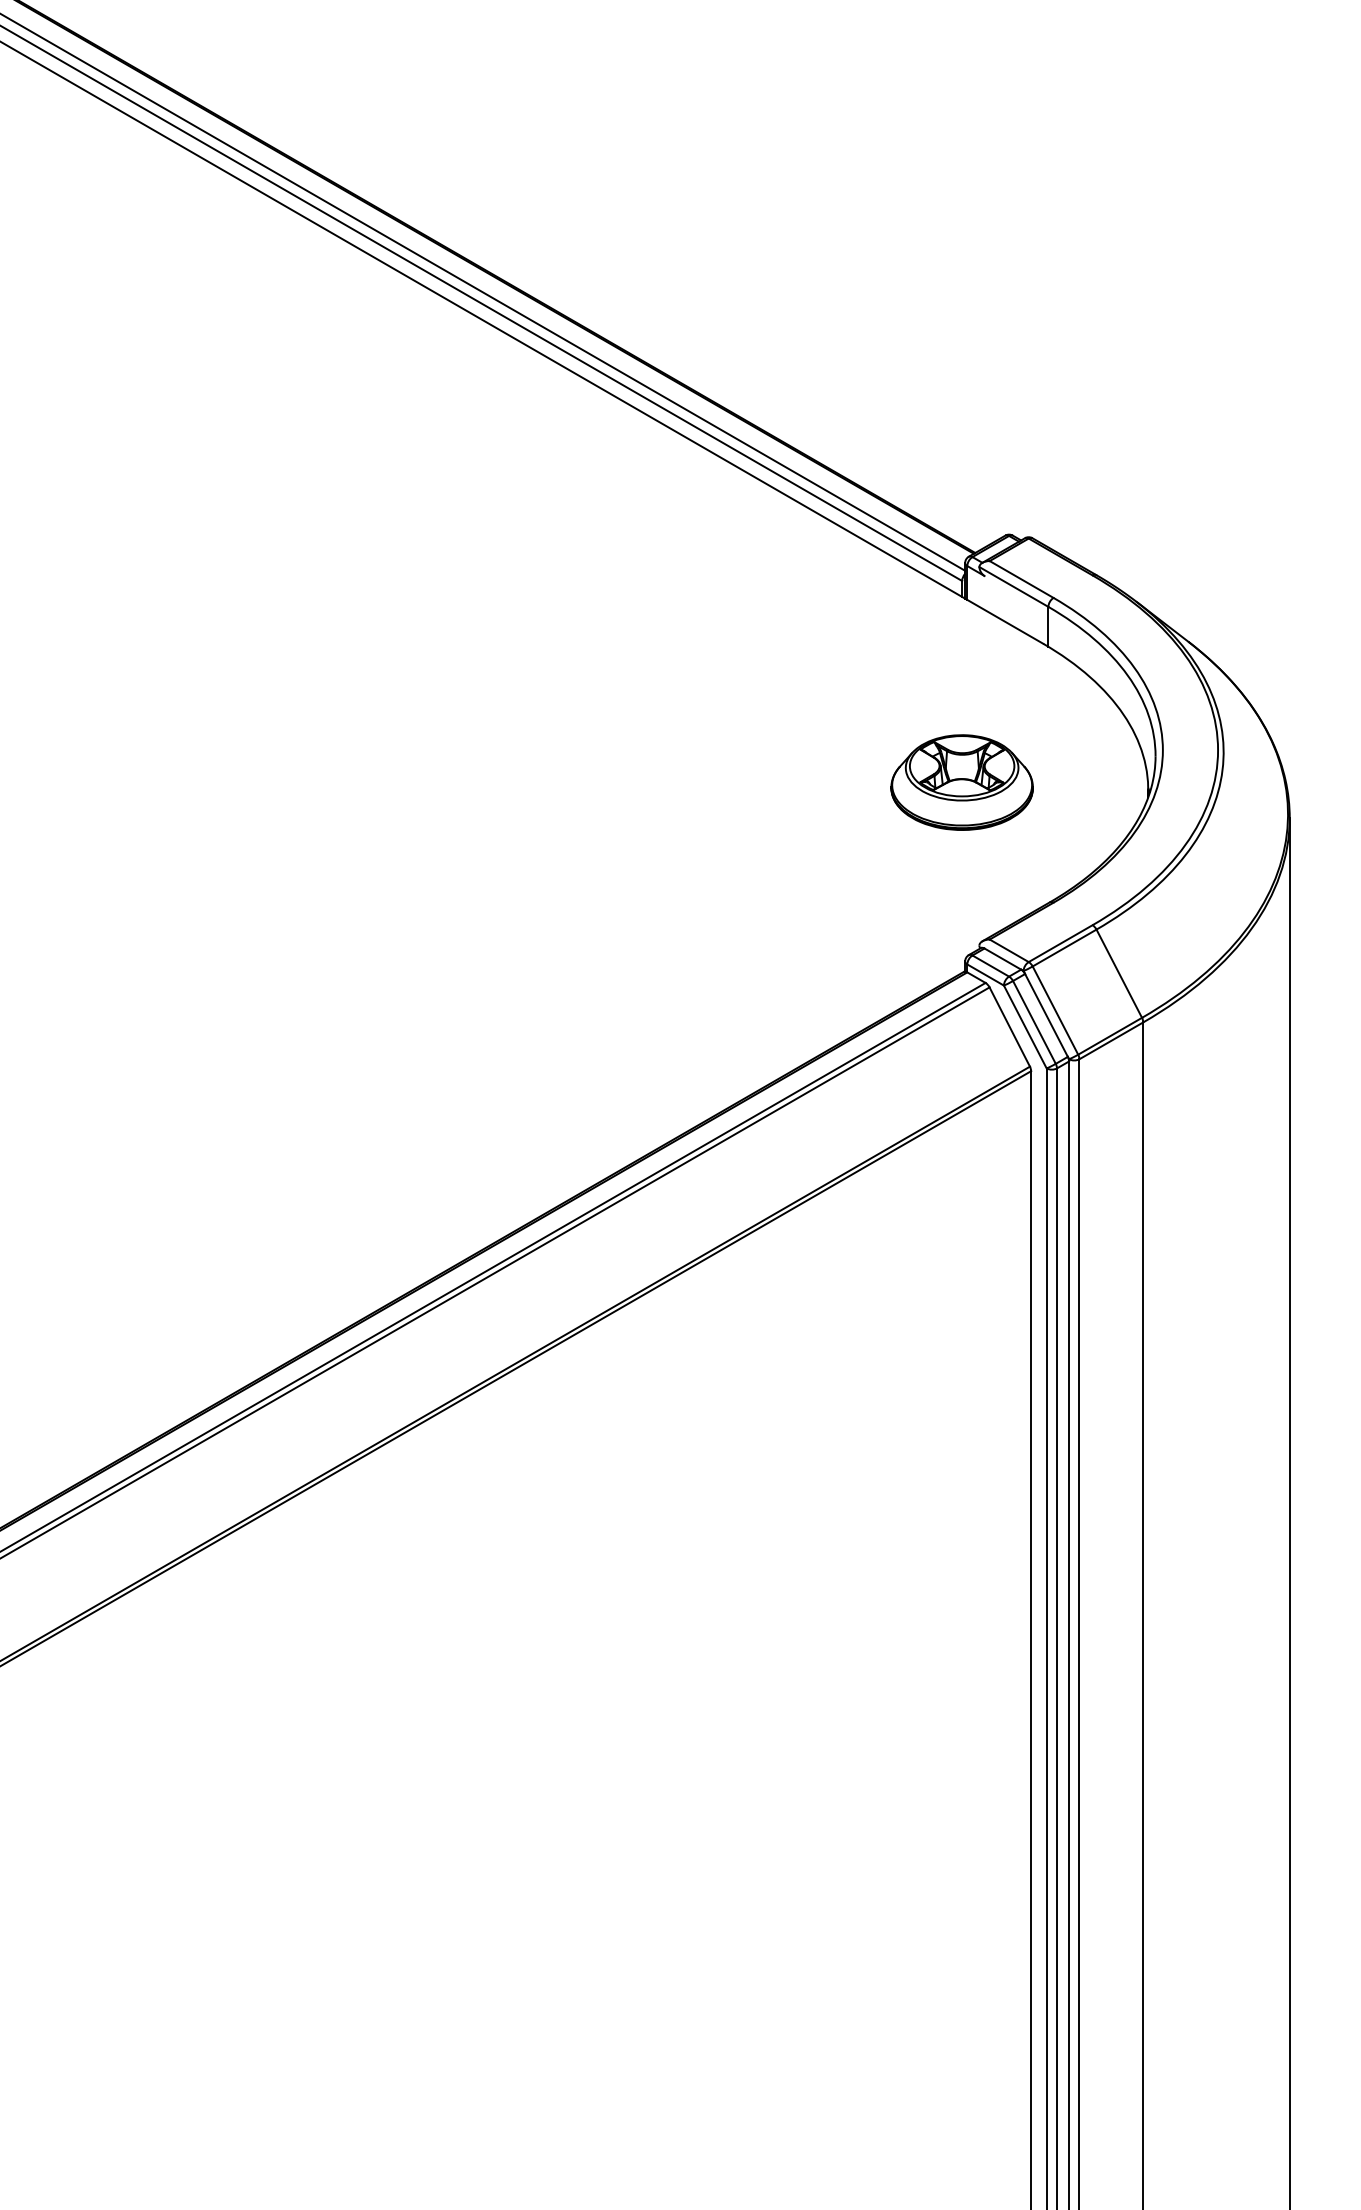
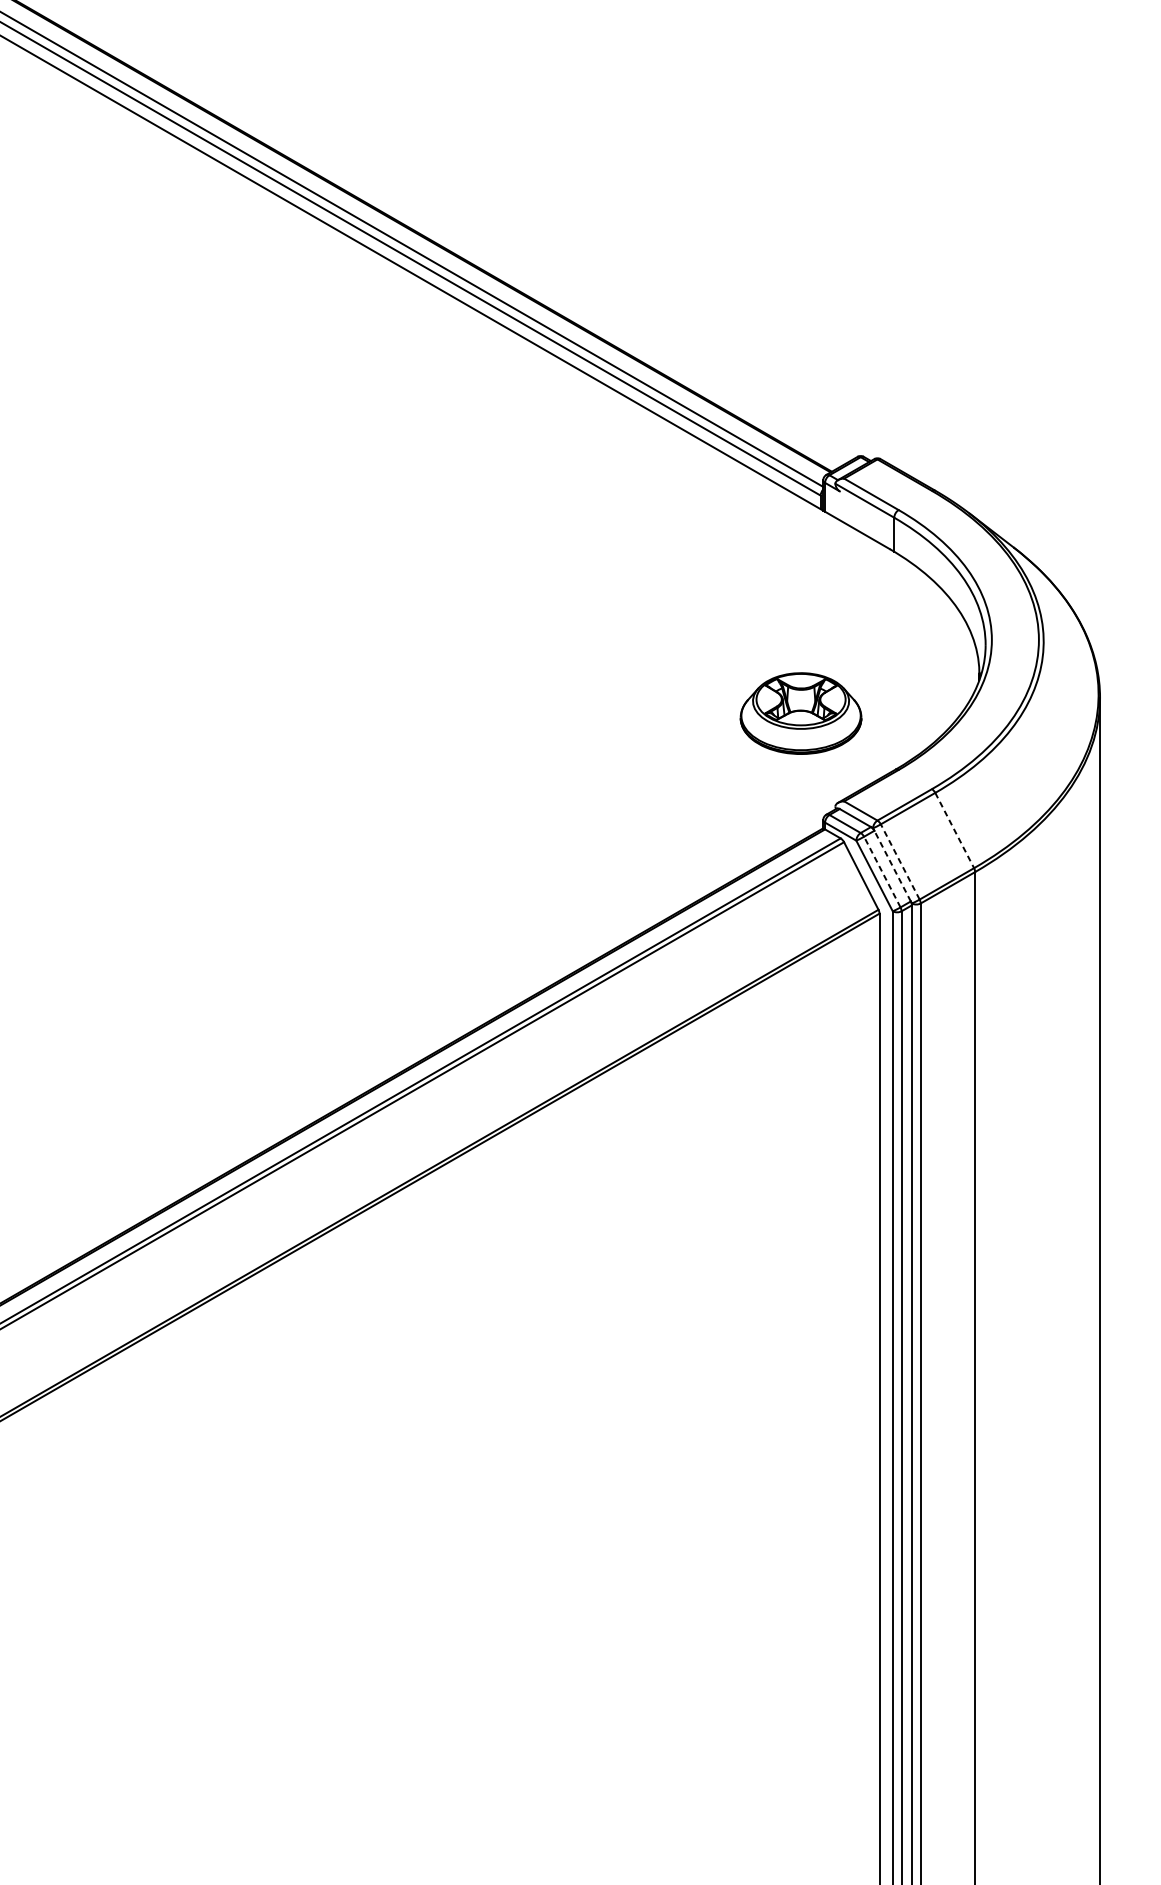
part: (961, 782) -> (800, 713), moved
line: (1119, 973) -> (954, 830), solid -> dashed
line: (1055, 1010) -> (900, 861), solid -> dashed
line: (1046, 1015) -> (892, 866), solid -> dashed
line: (1034, 1022) -> (882, 872), solid -> dashed

